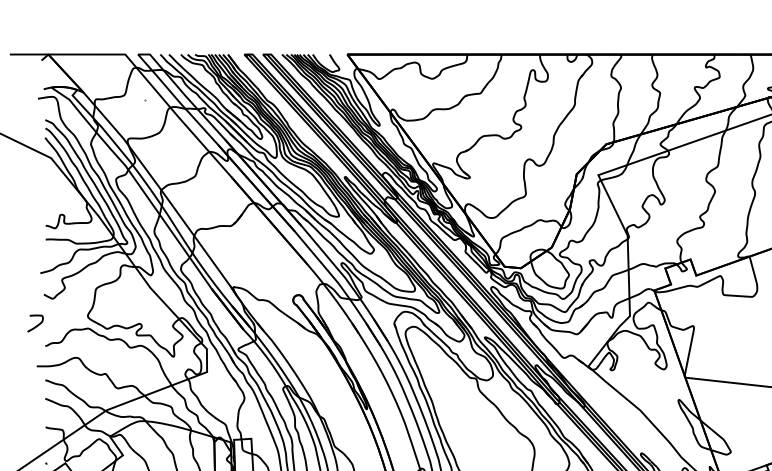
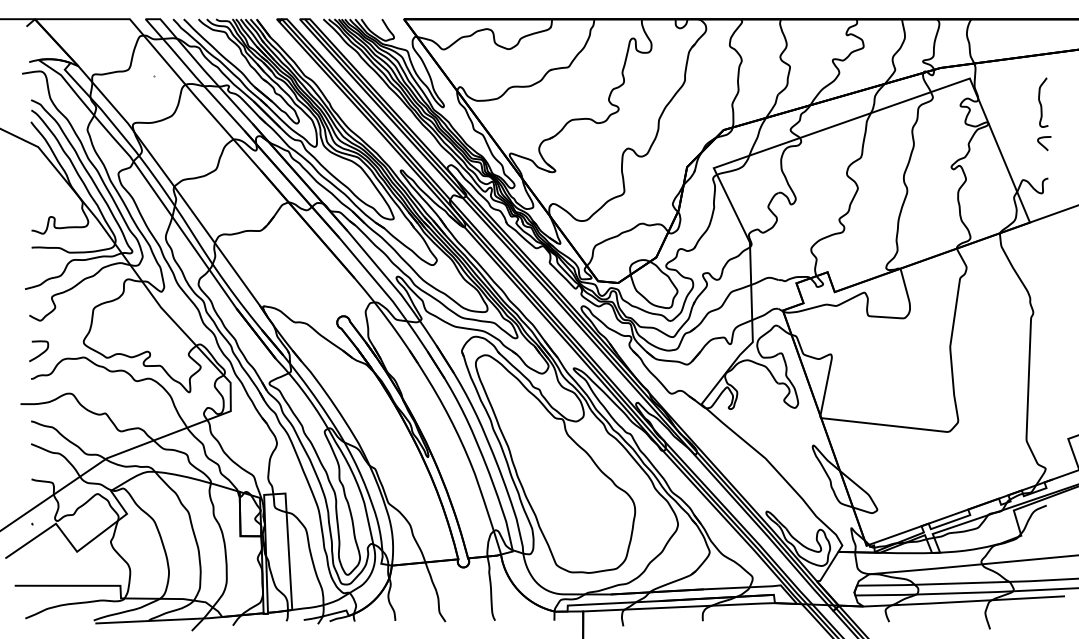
curve: (37, 324) -> (41, 352), moved

